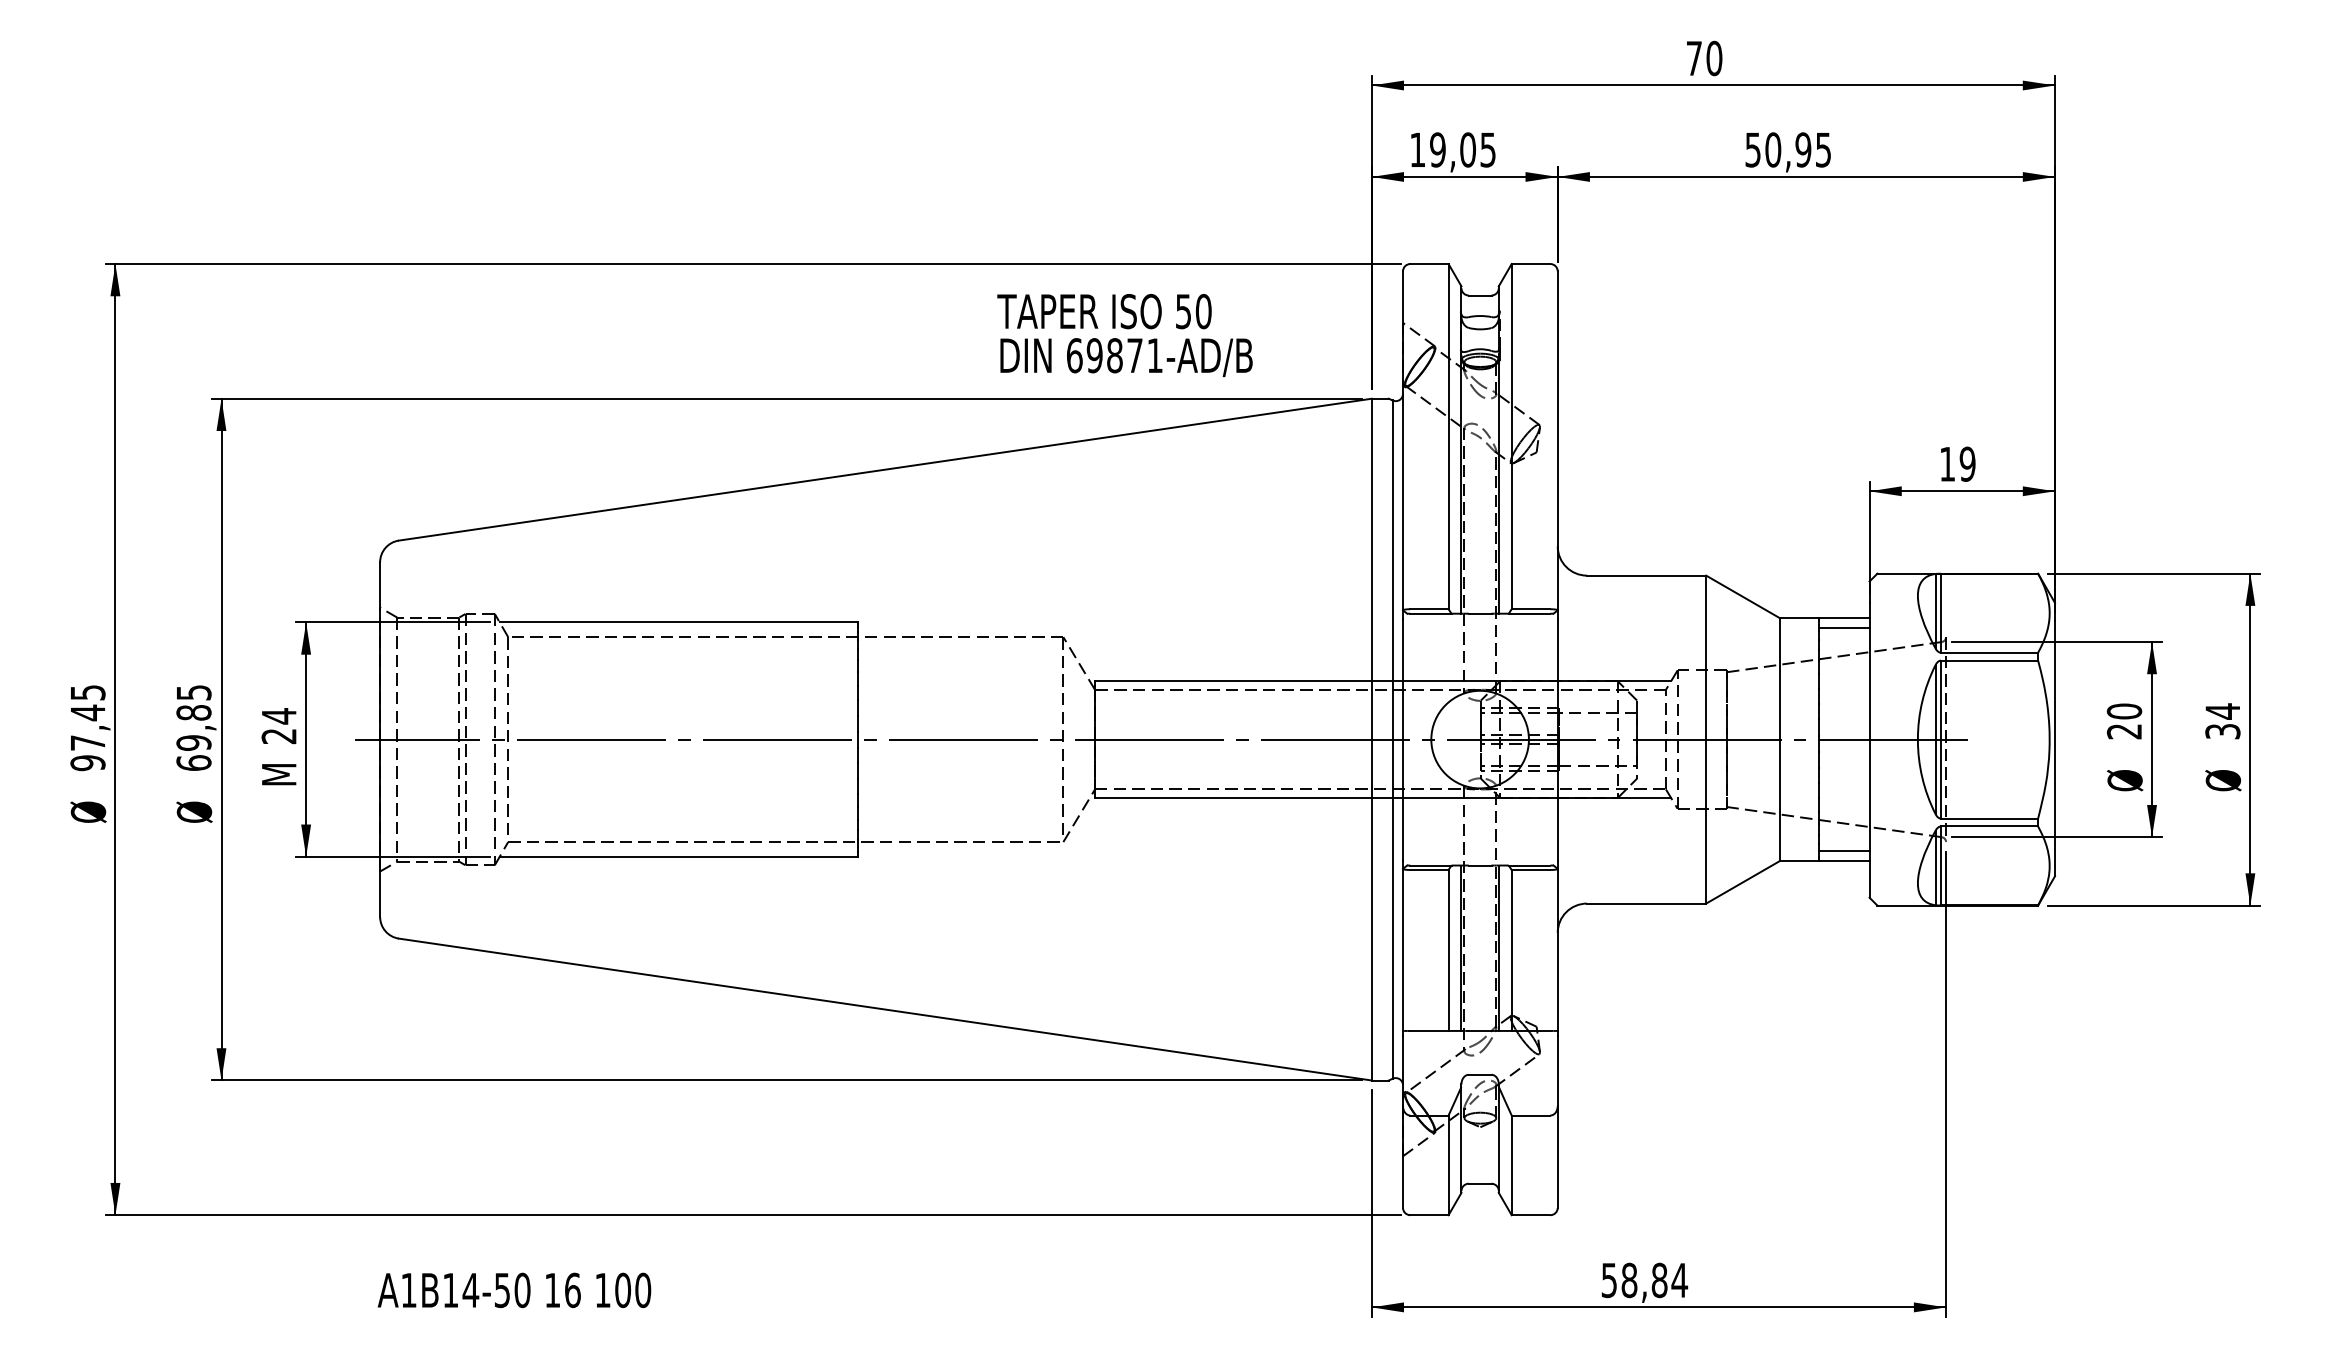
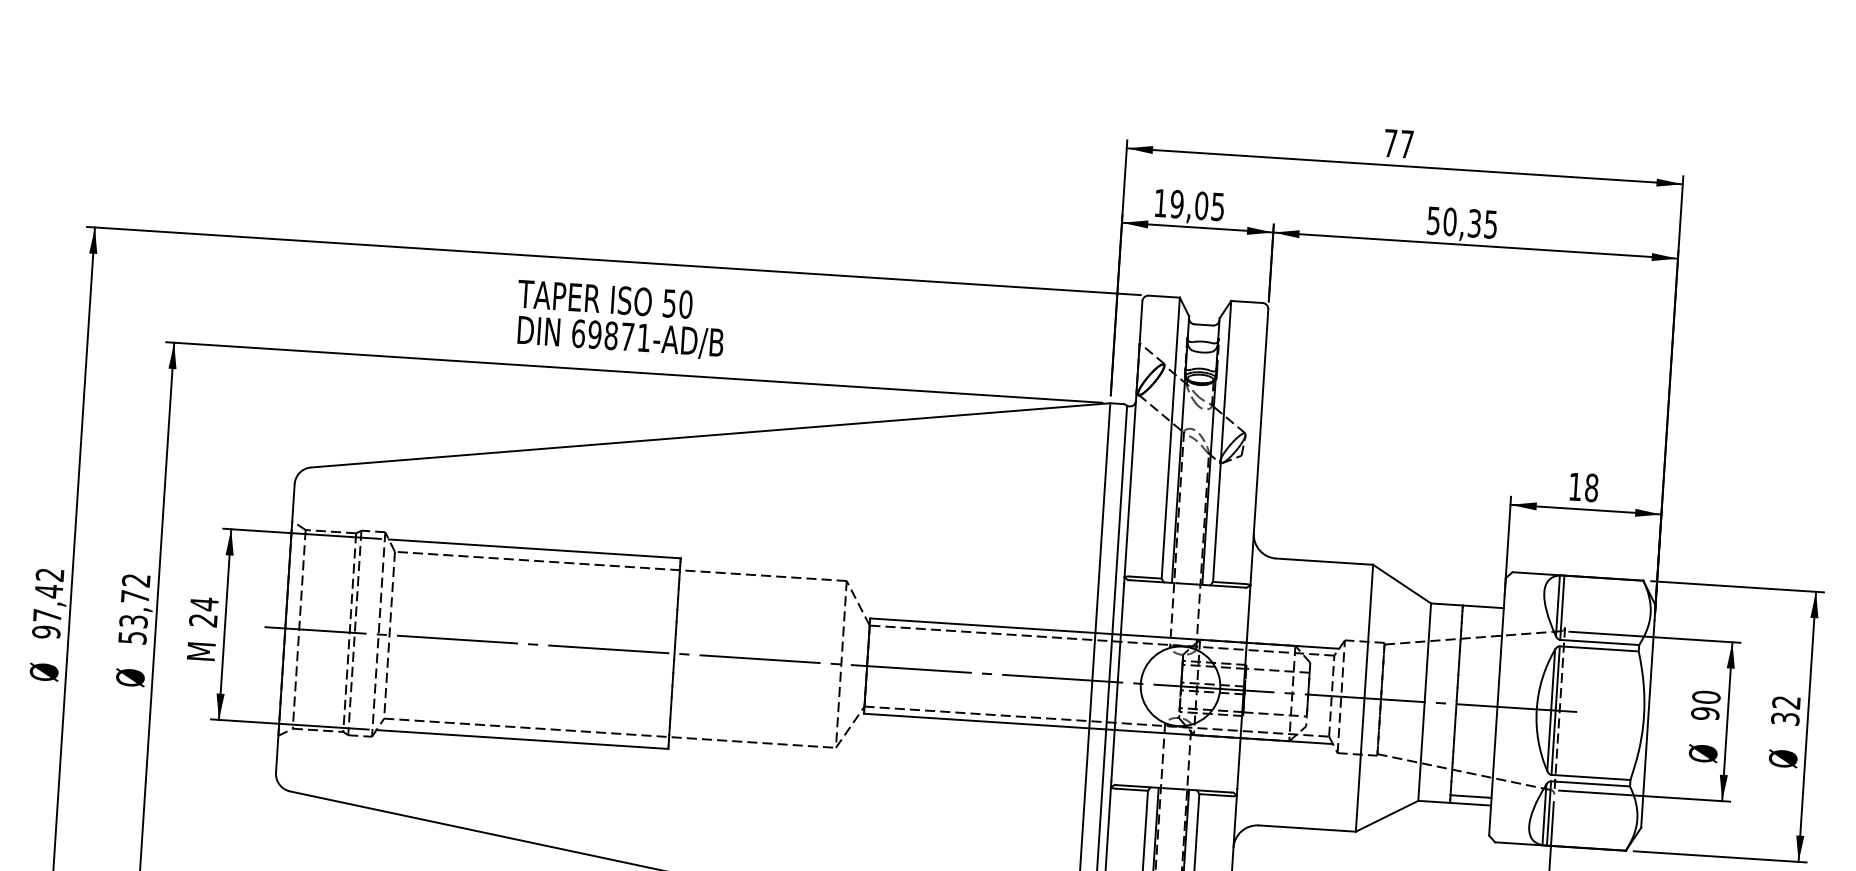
text: (1714, 58) -> (1407, 144), 70 -> 77
text: (1803, 149) -> (1474, 223), 50,95 -> 50,35
text: (1124, 335) -> (620, 319), moved
text: (1967, 463) -> (1591, 487), 19 -> 18
line: (1844, 627) -> (1482, 614), removed
text: (87, 692) -> (49, 574), 97,45 -> 97,42
text: (2222, 711) -> (1786, 702), 34 -> 32
text: (193, 727) -> (134, 608), 69,85 -> 53,72
text: (2124, 731) -> (1705, 713), 20 -> 90

